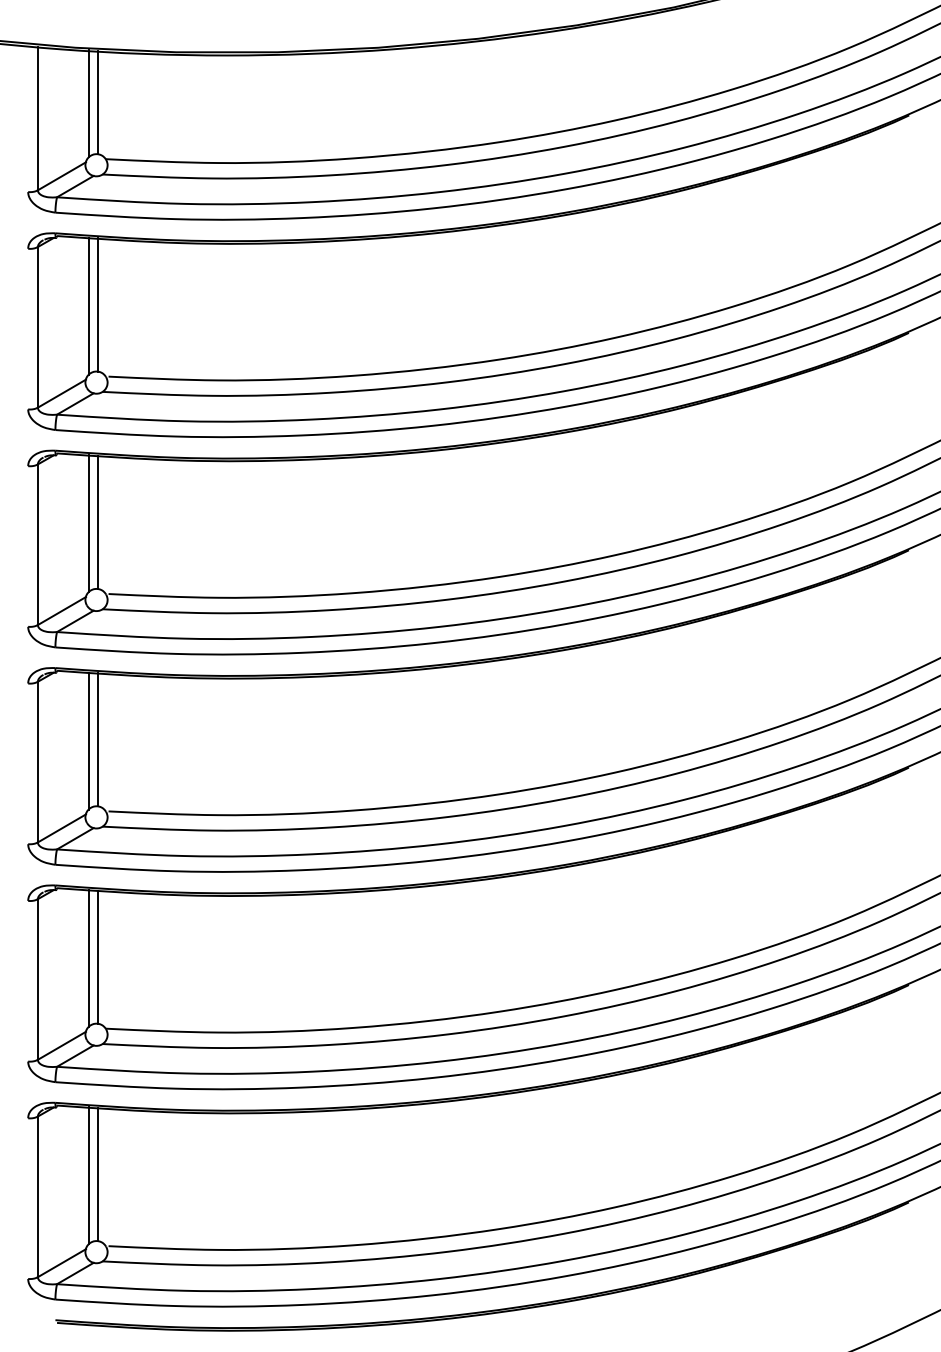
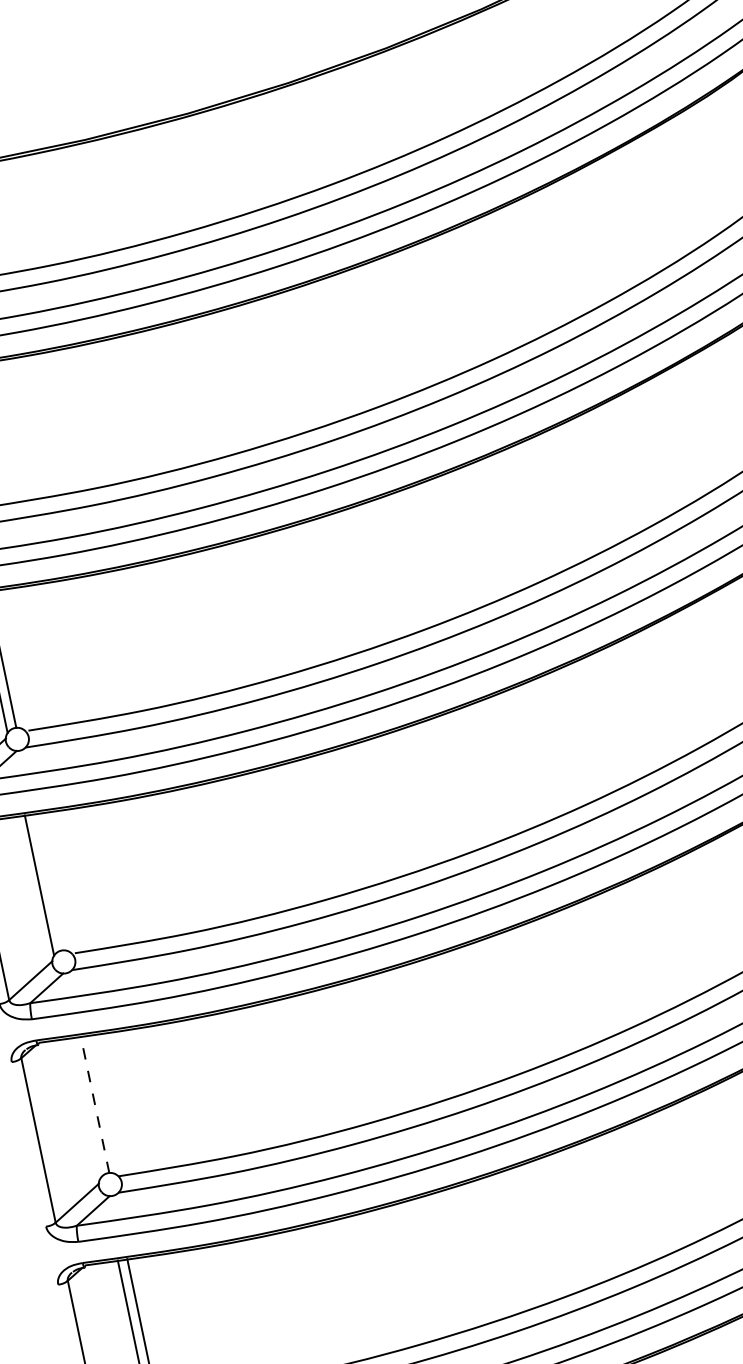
line: (97, 739) -> (48, 882), removed
line: (88, 957) -> (85, 1107), removed
line: (97, 957) -> (94, 1105), solid -> dashed

